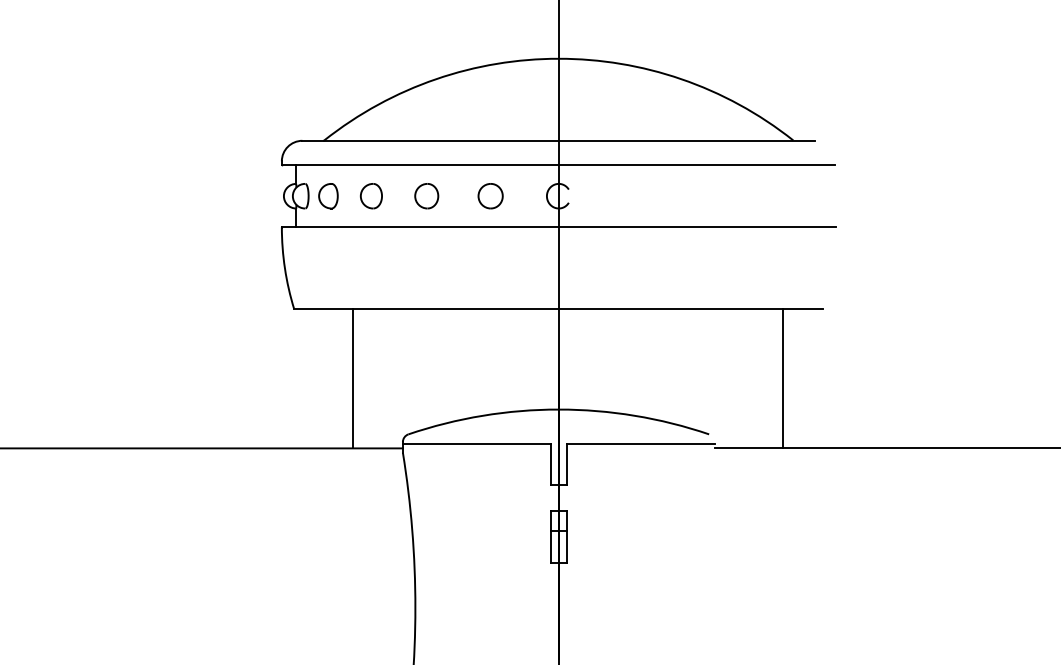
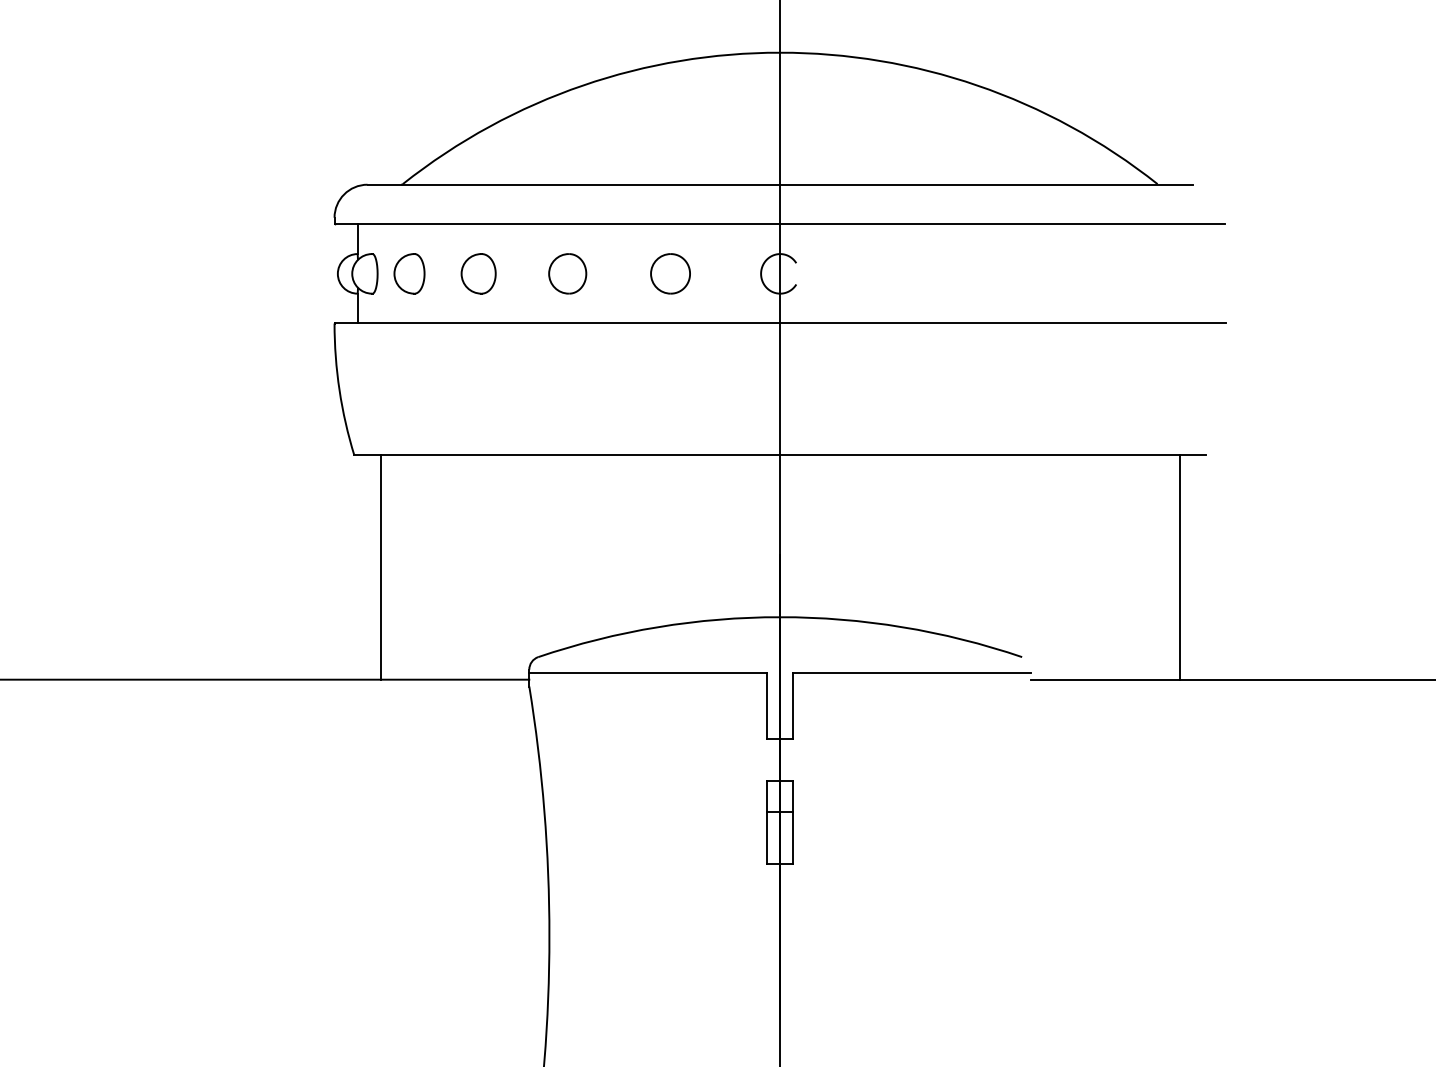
line: (352, 378) -> (380, 567), moved
line: (783, 378) -> (1180, 567), moved

